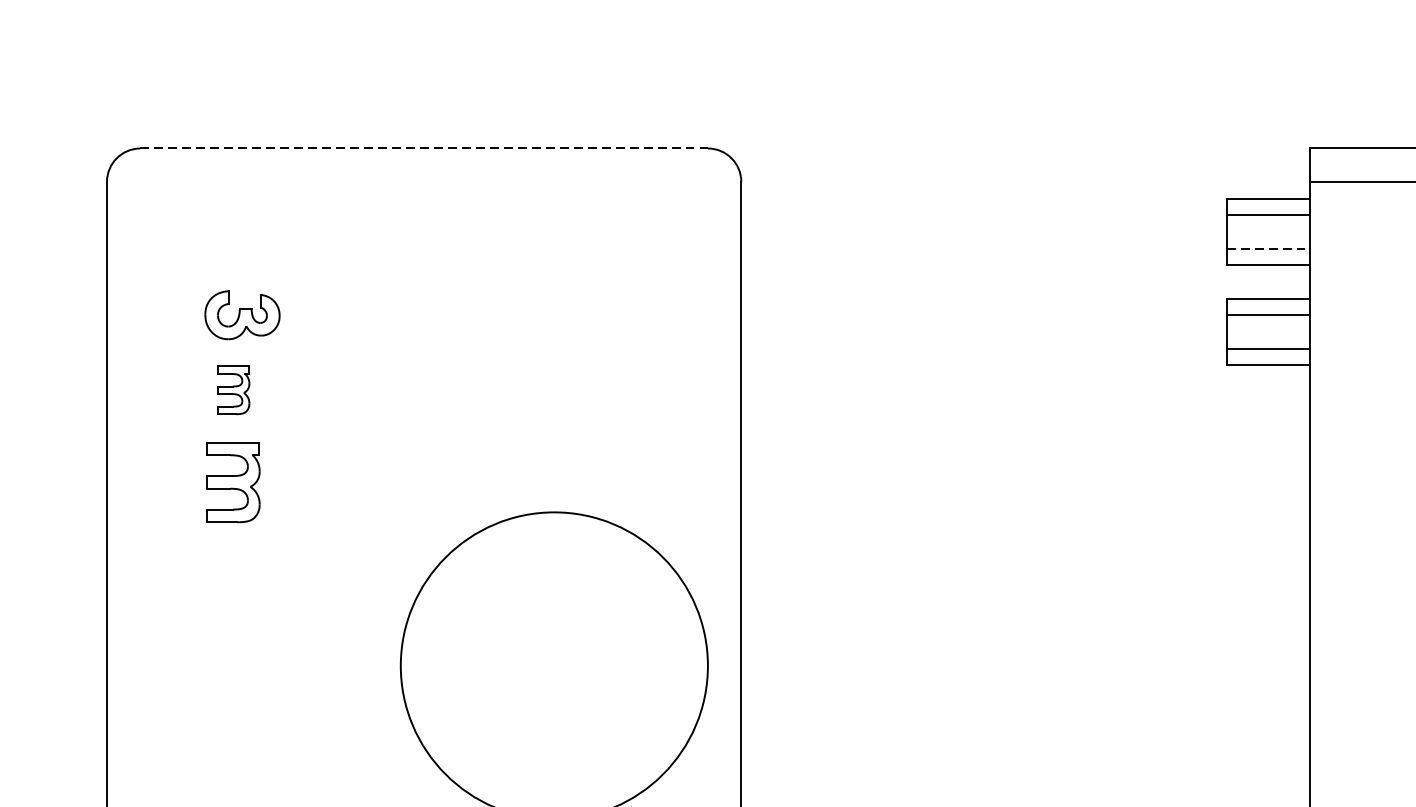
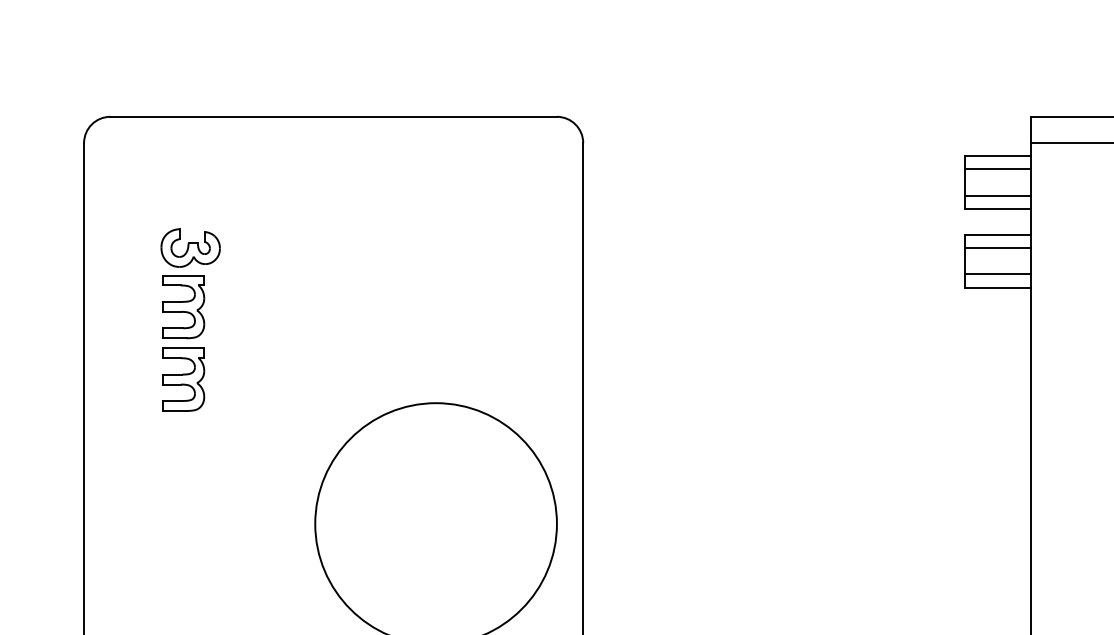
line: (425, 148) -> (334, 116), dashed -> solid
line: (1269, 248) -> (998, 195), dashed -> solid
part: (233, 390) -> (183, 307), size x1.67

